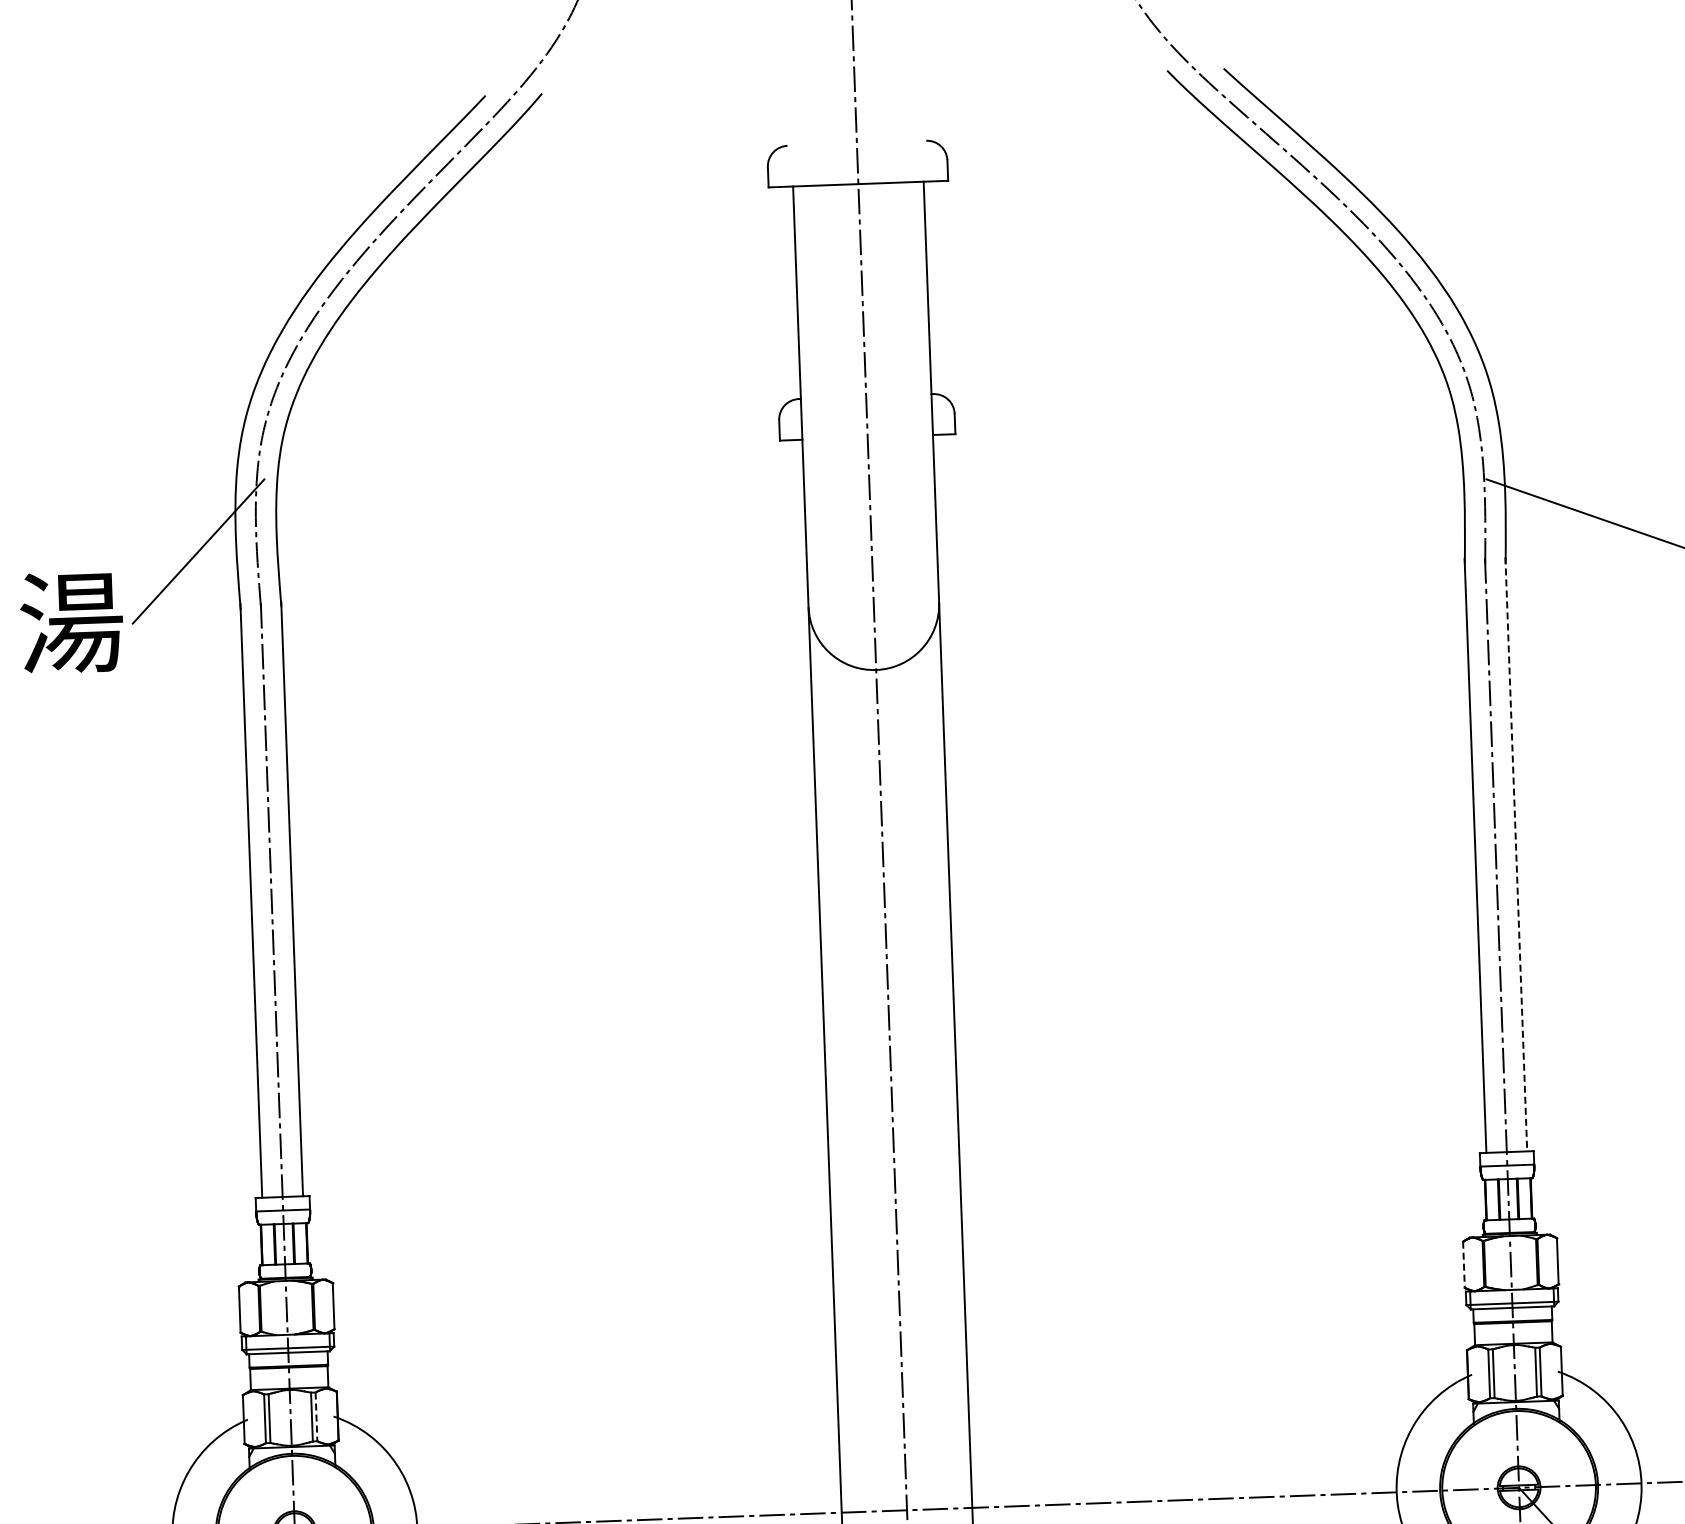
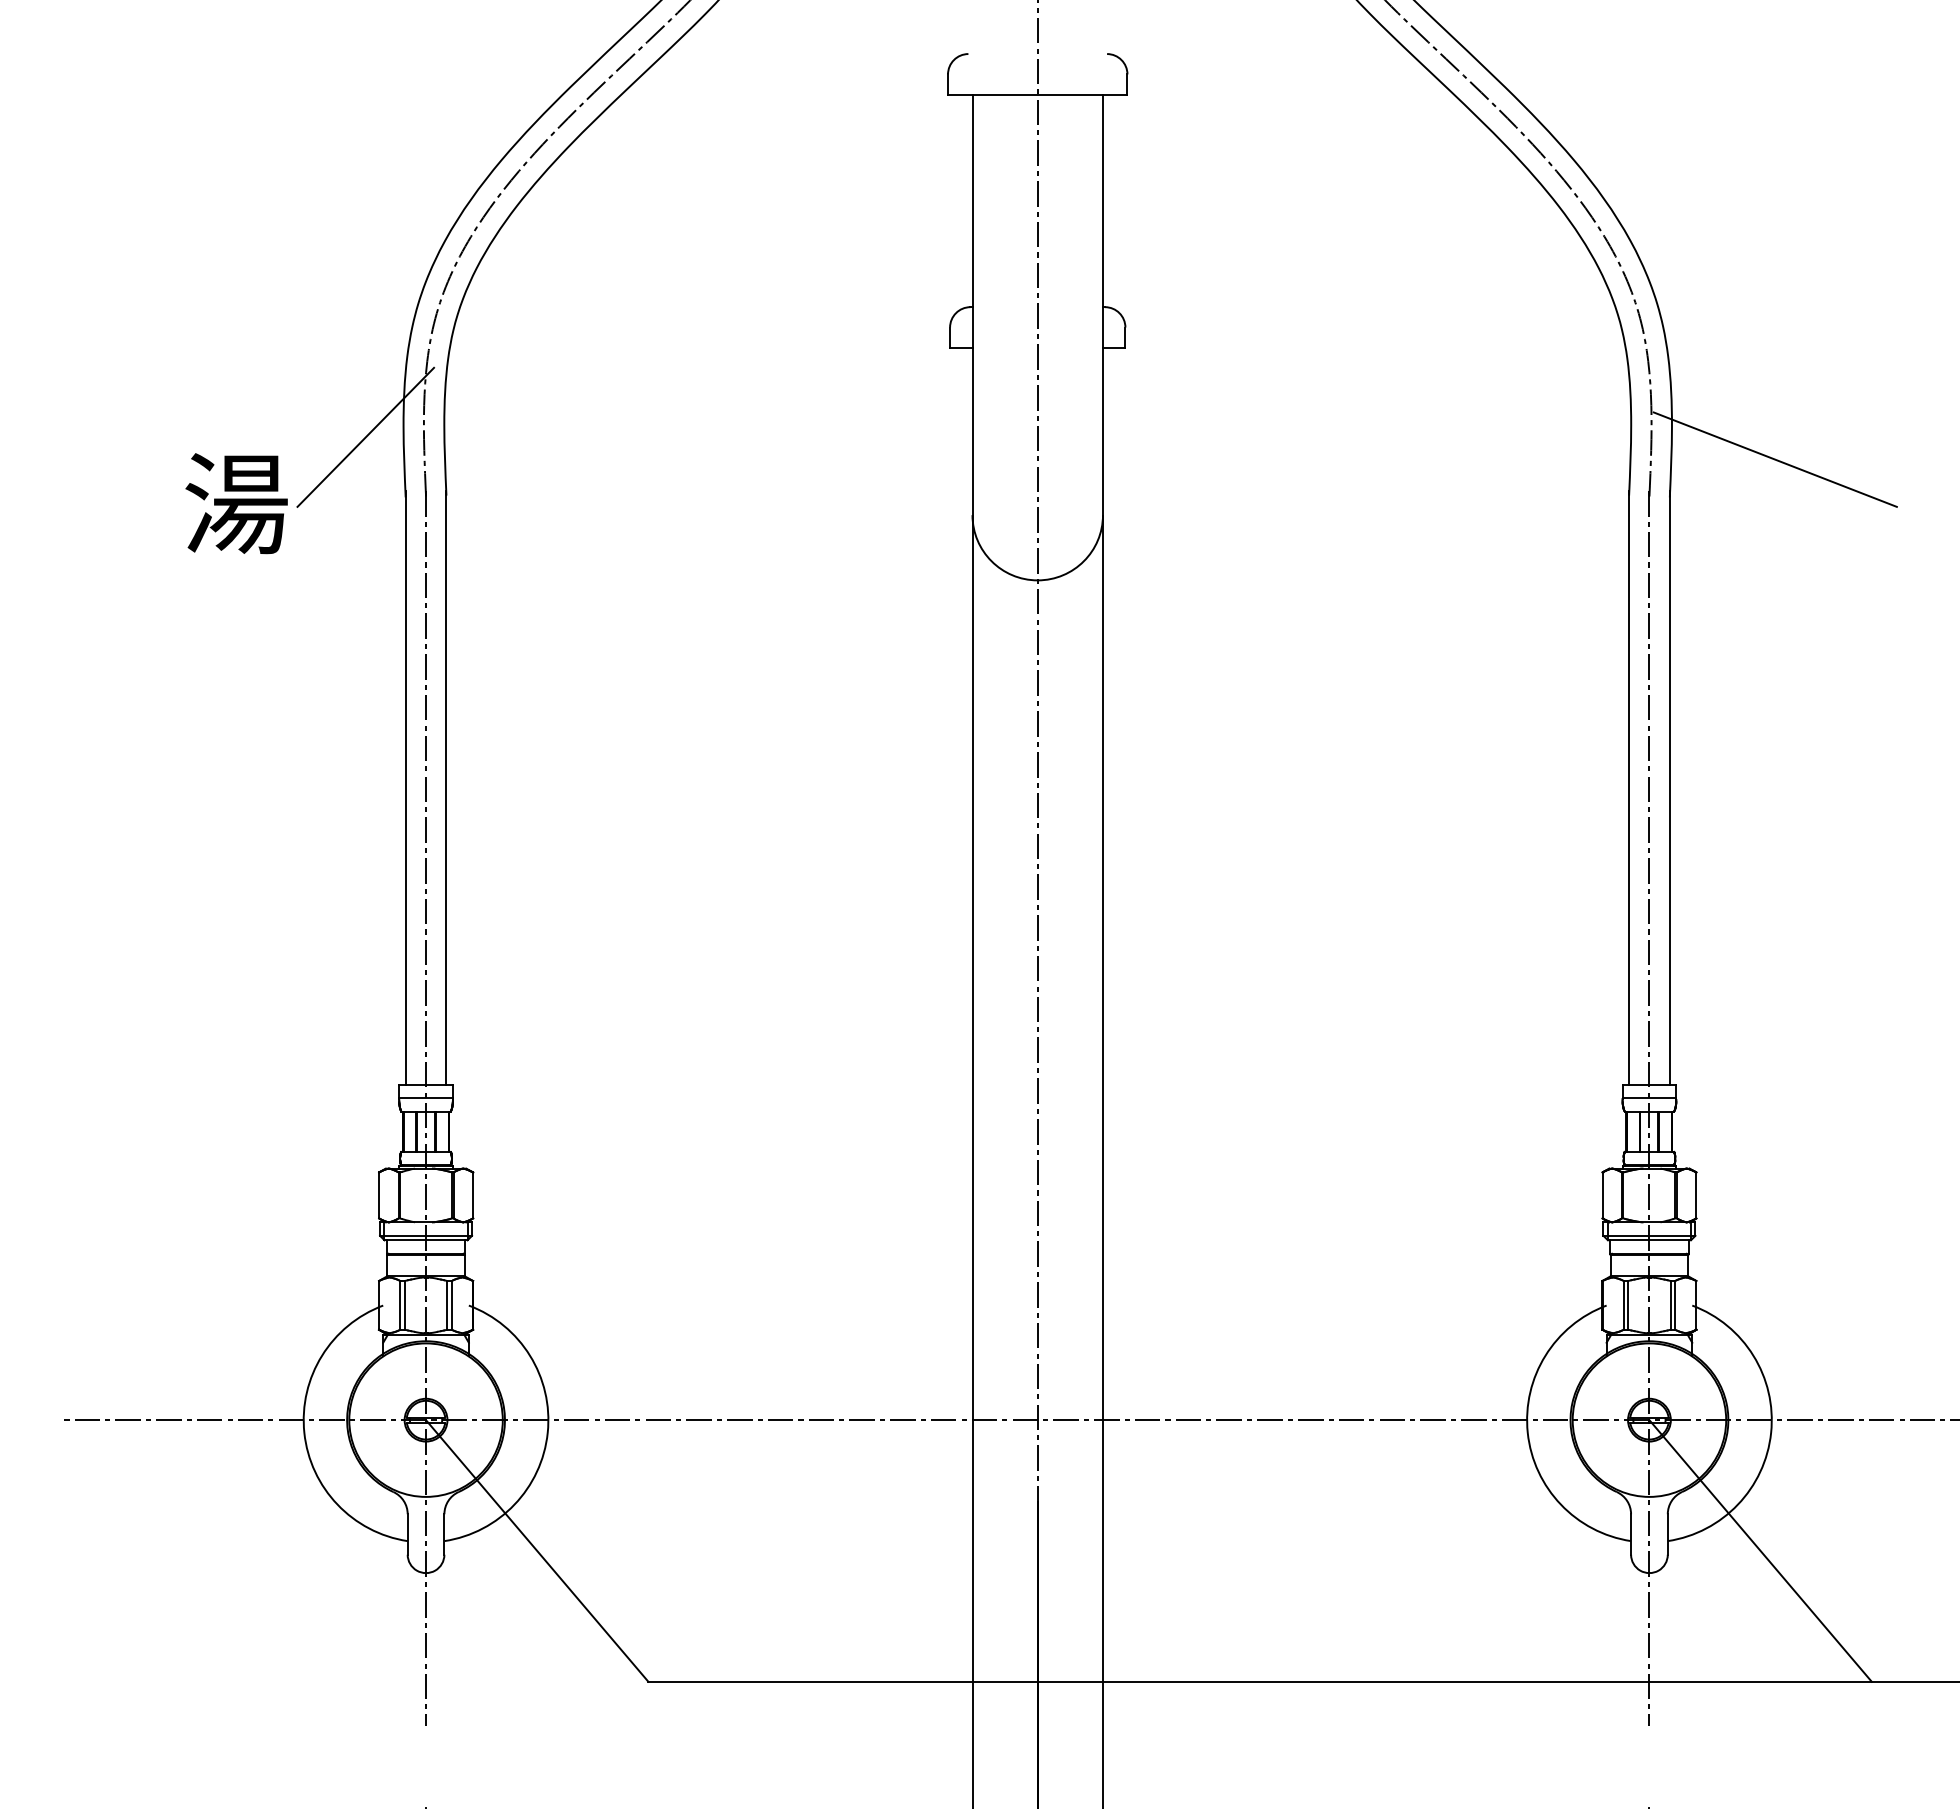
line: (1515, 854) -> (1669, 787), dashed -> solid
line: (1463, 1264) -> (1602, 1195), dashed -> solid
line: (316, 1417) -> (451, 1305), dashed -> solid

